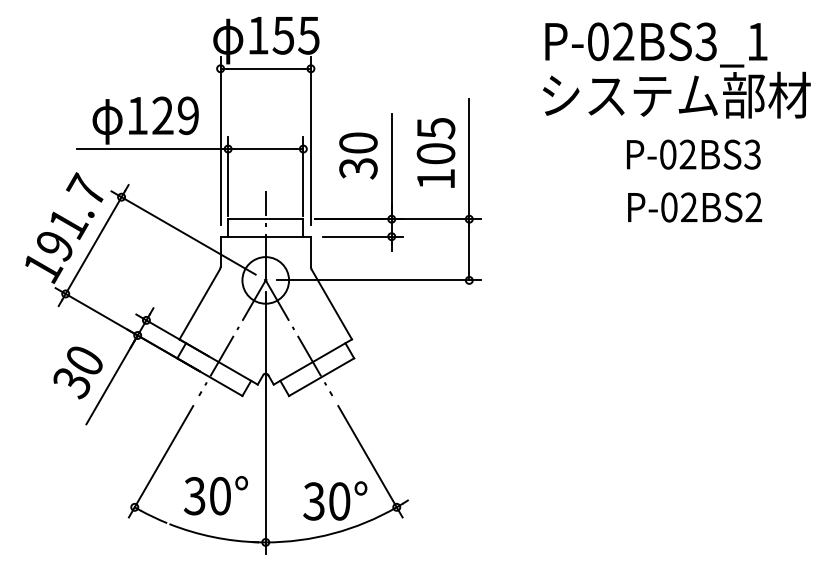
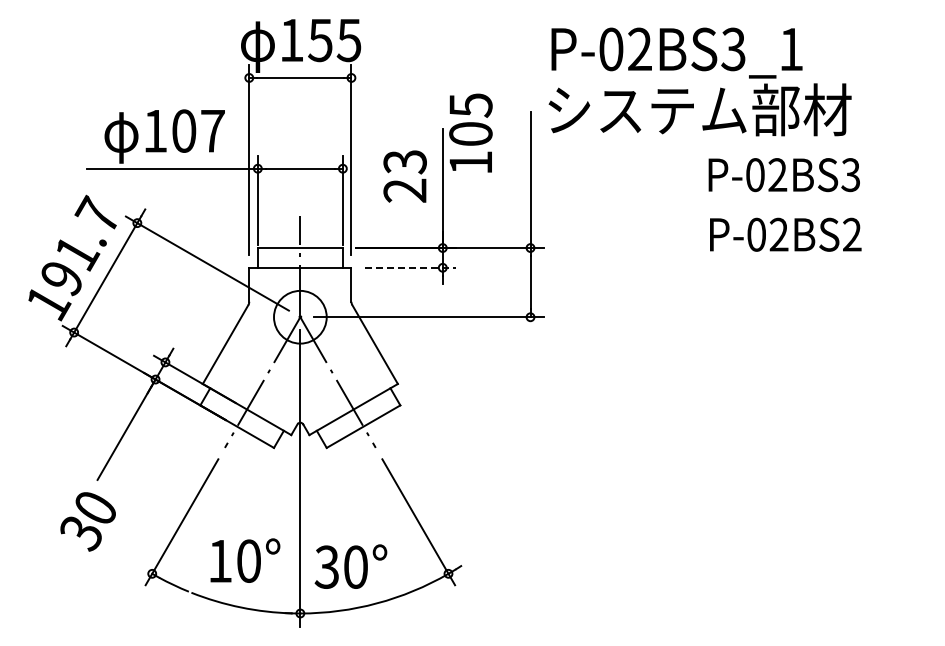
text: (676, 70) -> (699, 81), moved
text: (175, 115) -> (198, 130), 129 -> 107
text: (435, 152) -> (470, 132), moved
text: (357, 155) -> (404, 176), 30 -> 23
line: (363, 236) -> (410, 267), solid -> dashed
text: (77, 372) -> (87, 521), moved
text: (194, 495) -> (219, 560), 30° -> 10°
text: (334, 500) -> (350, 566), moved

